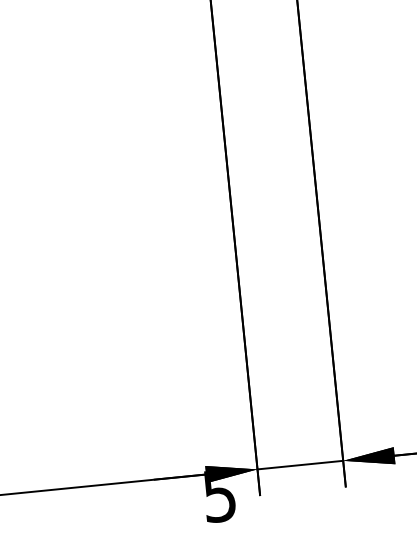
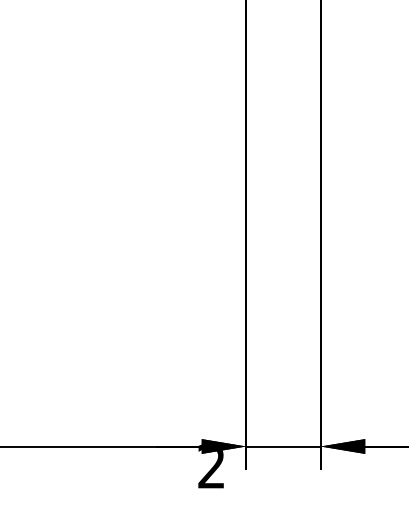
text: (219, 496) -> (211, 466), 5 -> 2

